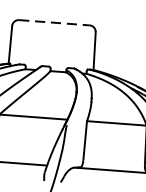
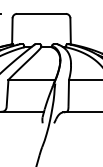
line: (55, 22) -> (42, 13), dashed -> solid

